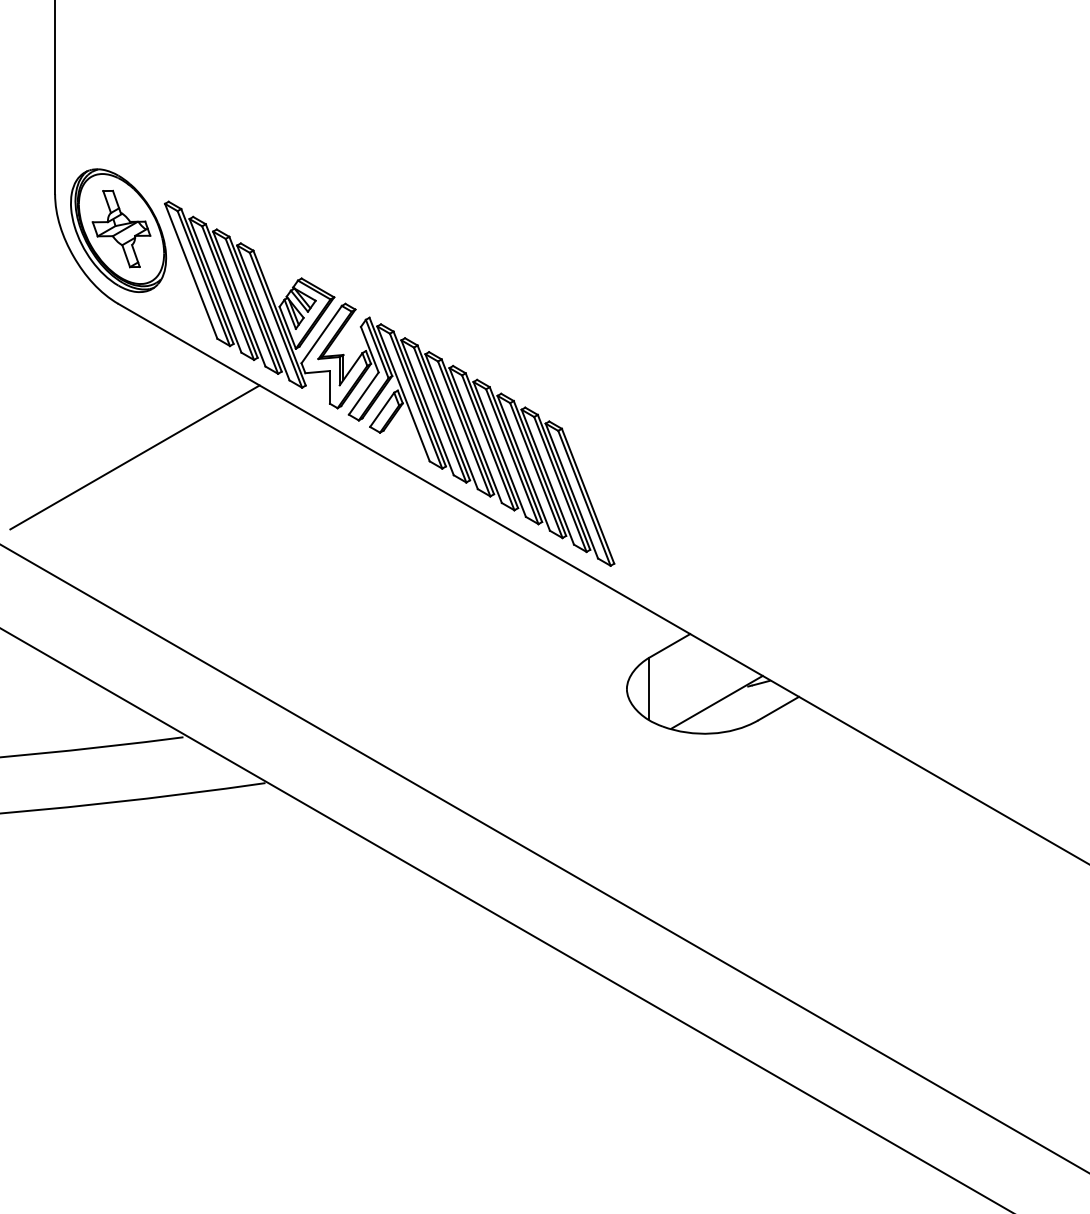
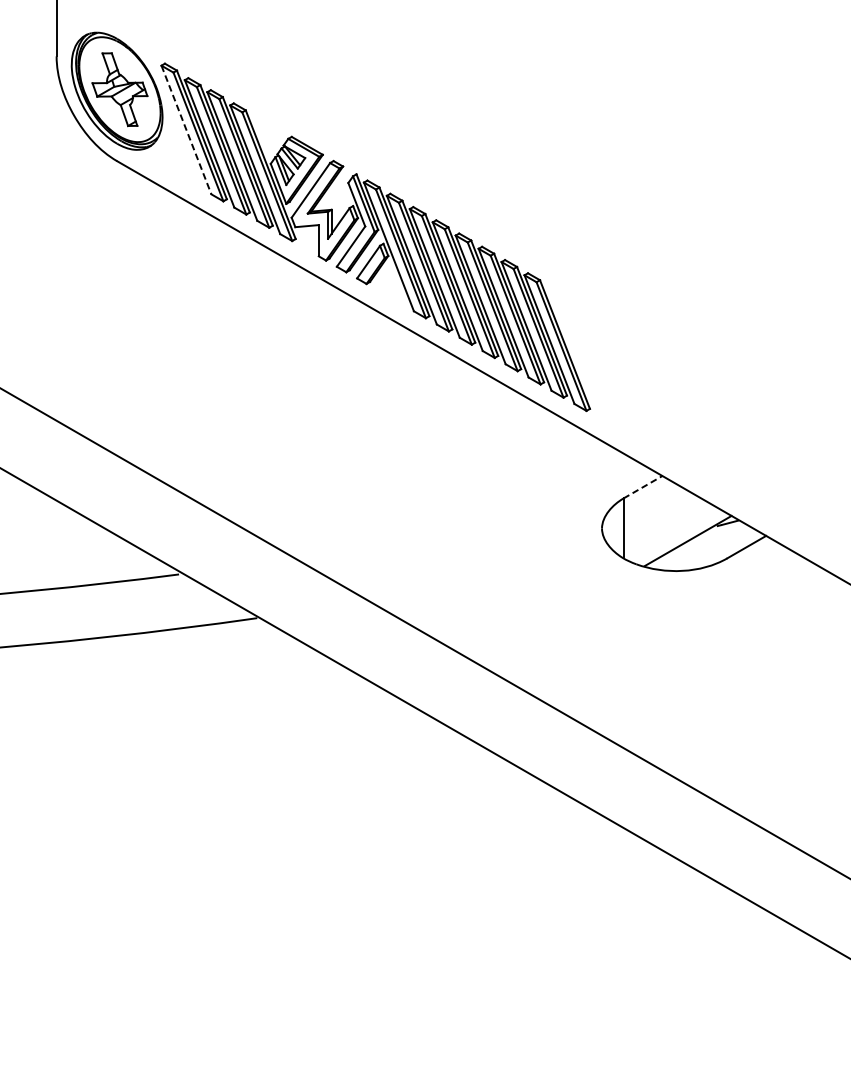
line: (191, 271) -> (186, 130), solid -> dashed
line: (134, 457) -> (132, 307), removed
line: (669, 645) -> (642, 486), solid -> dashed

